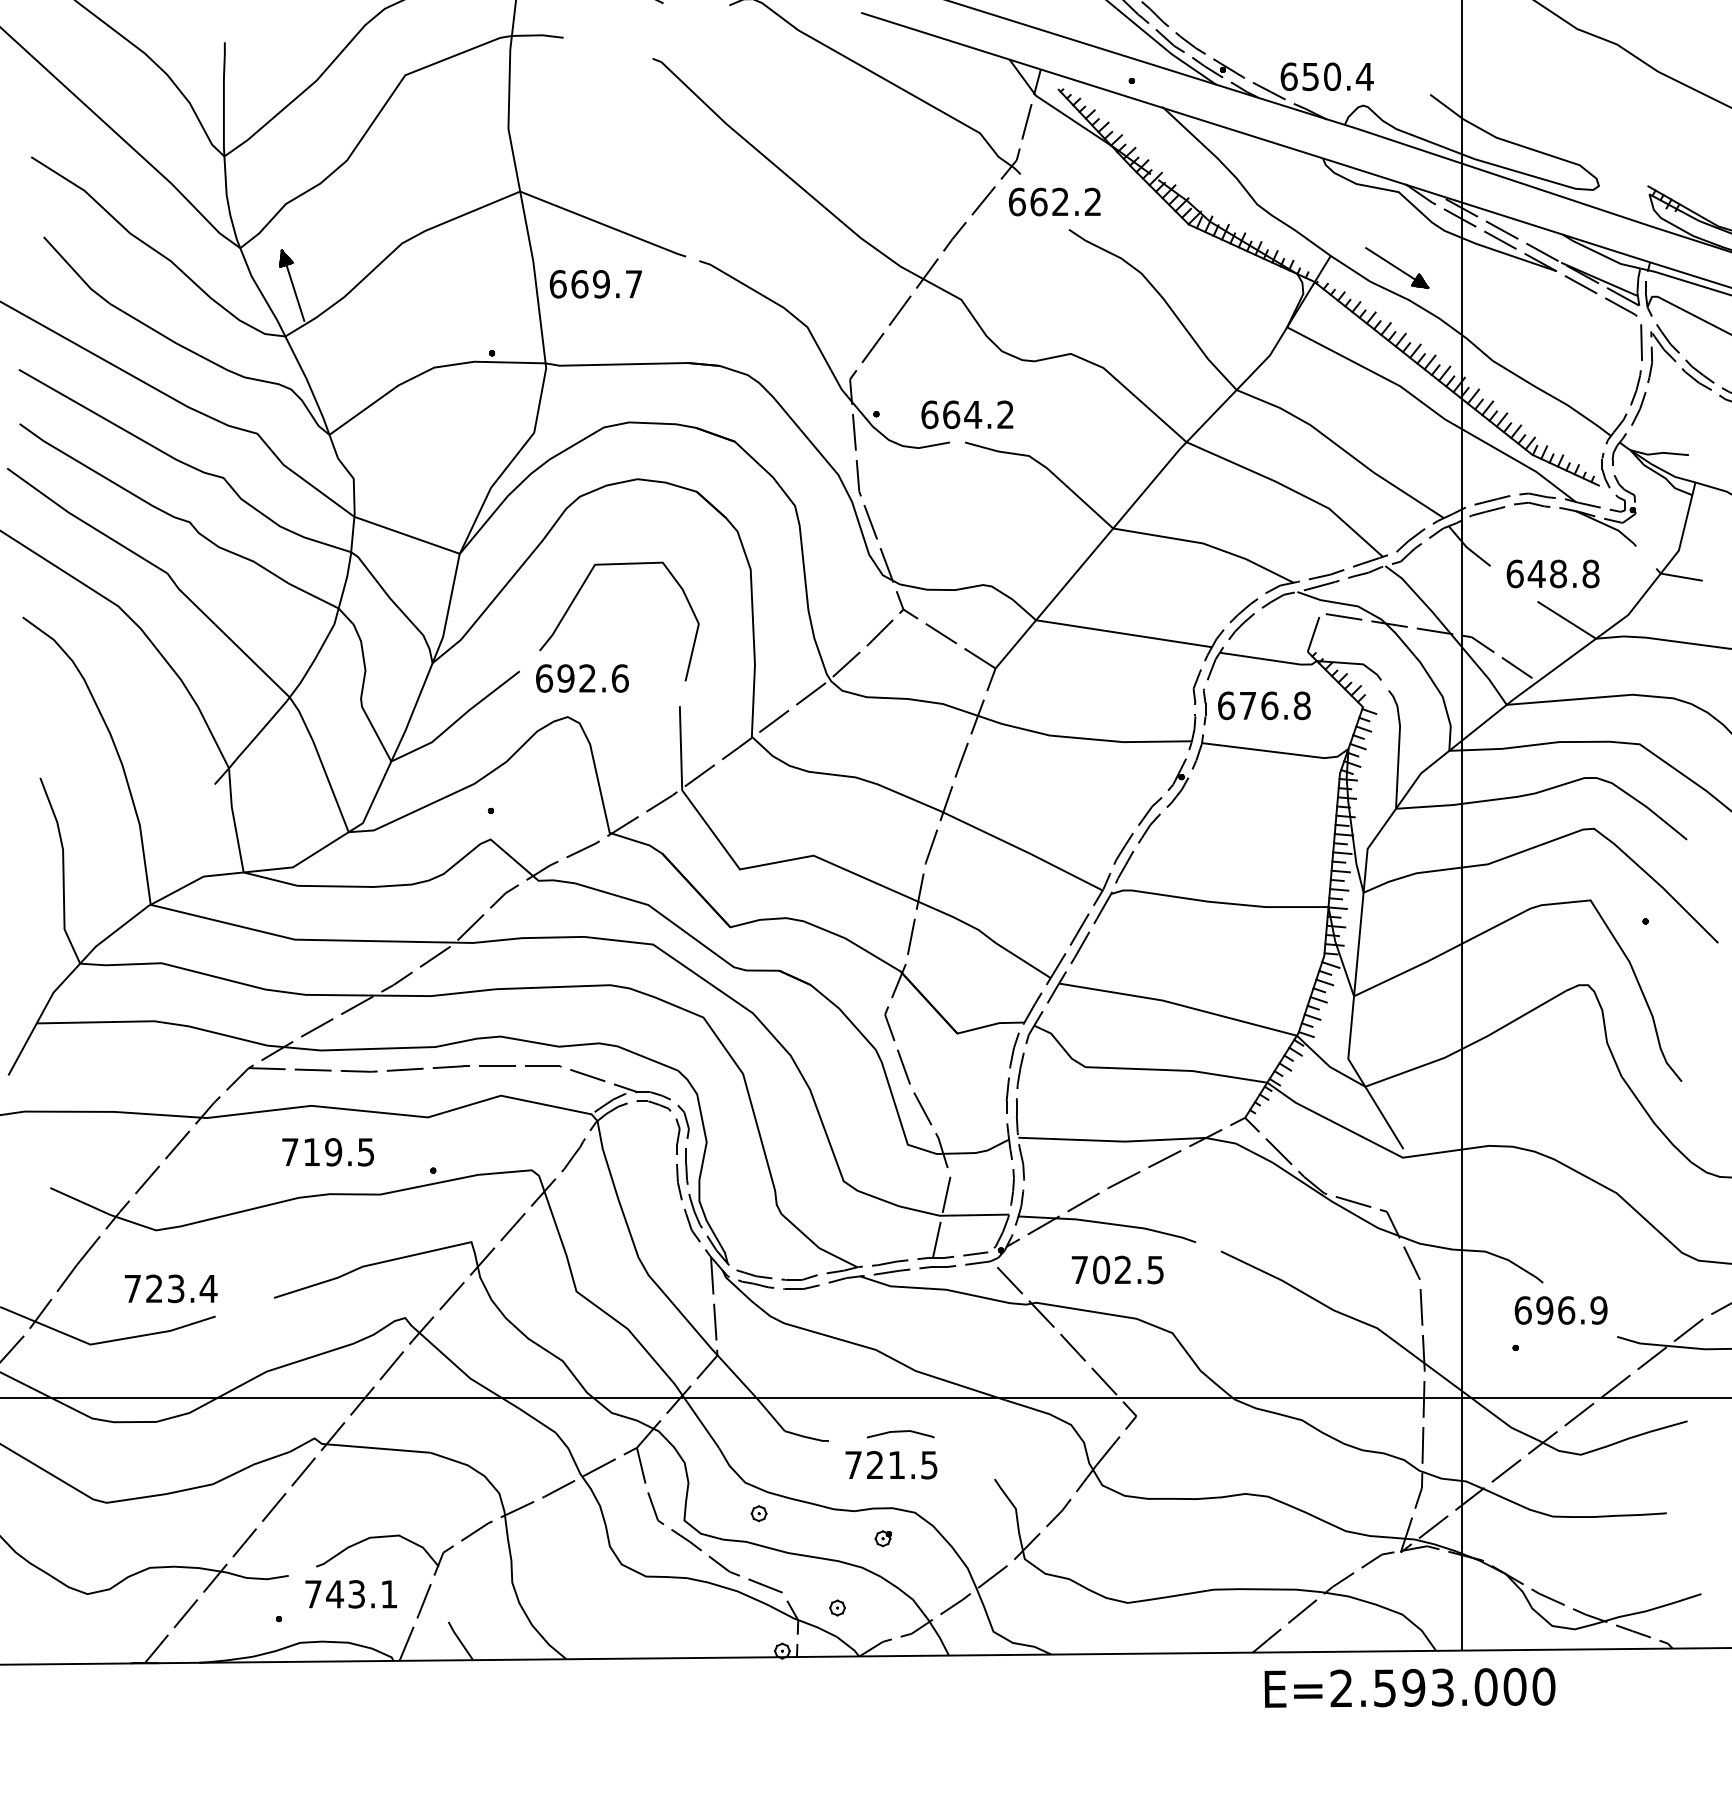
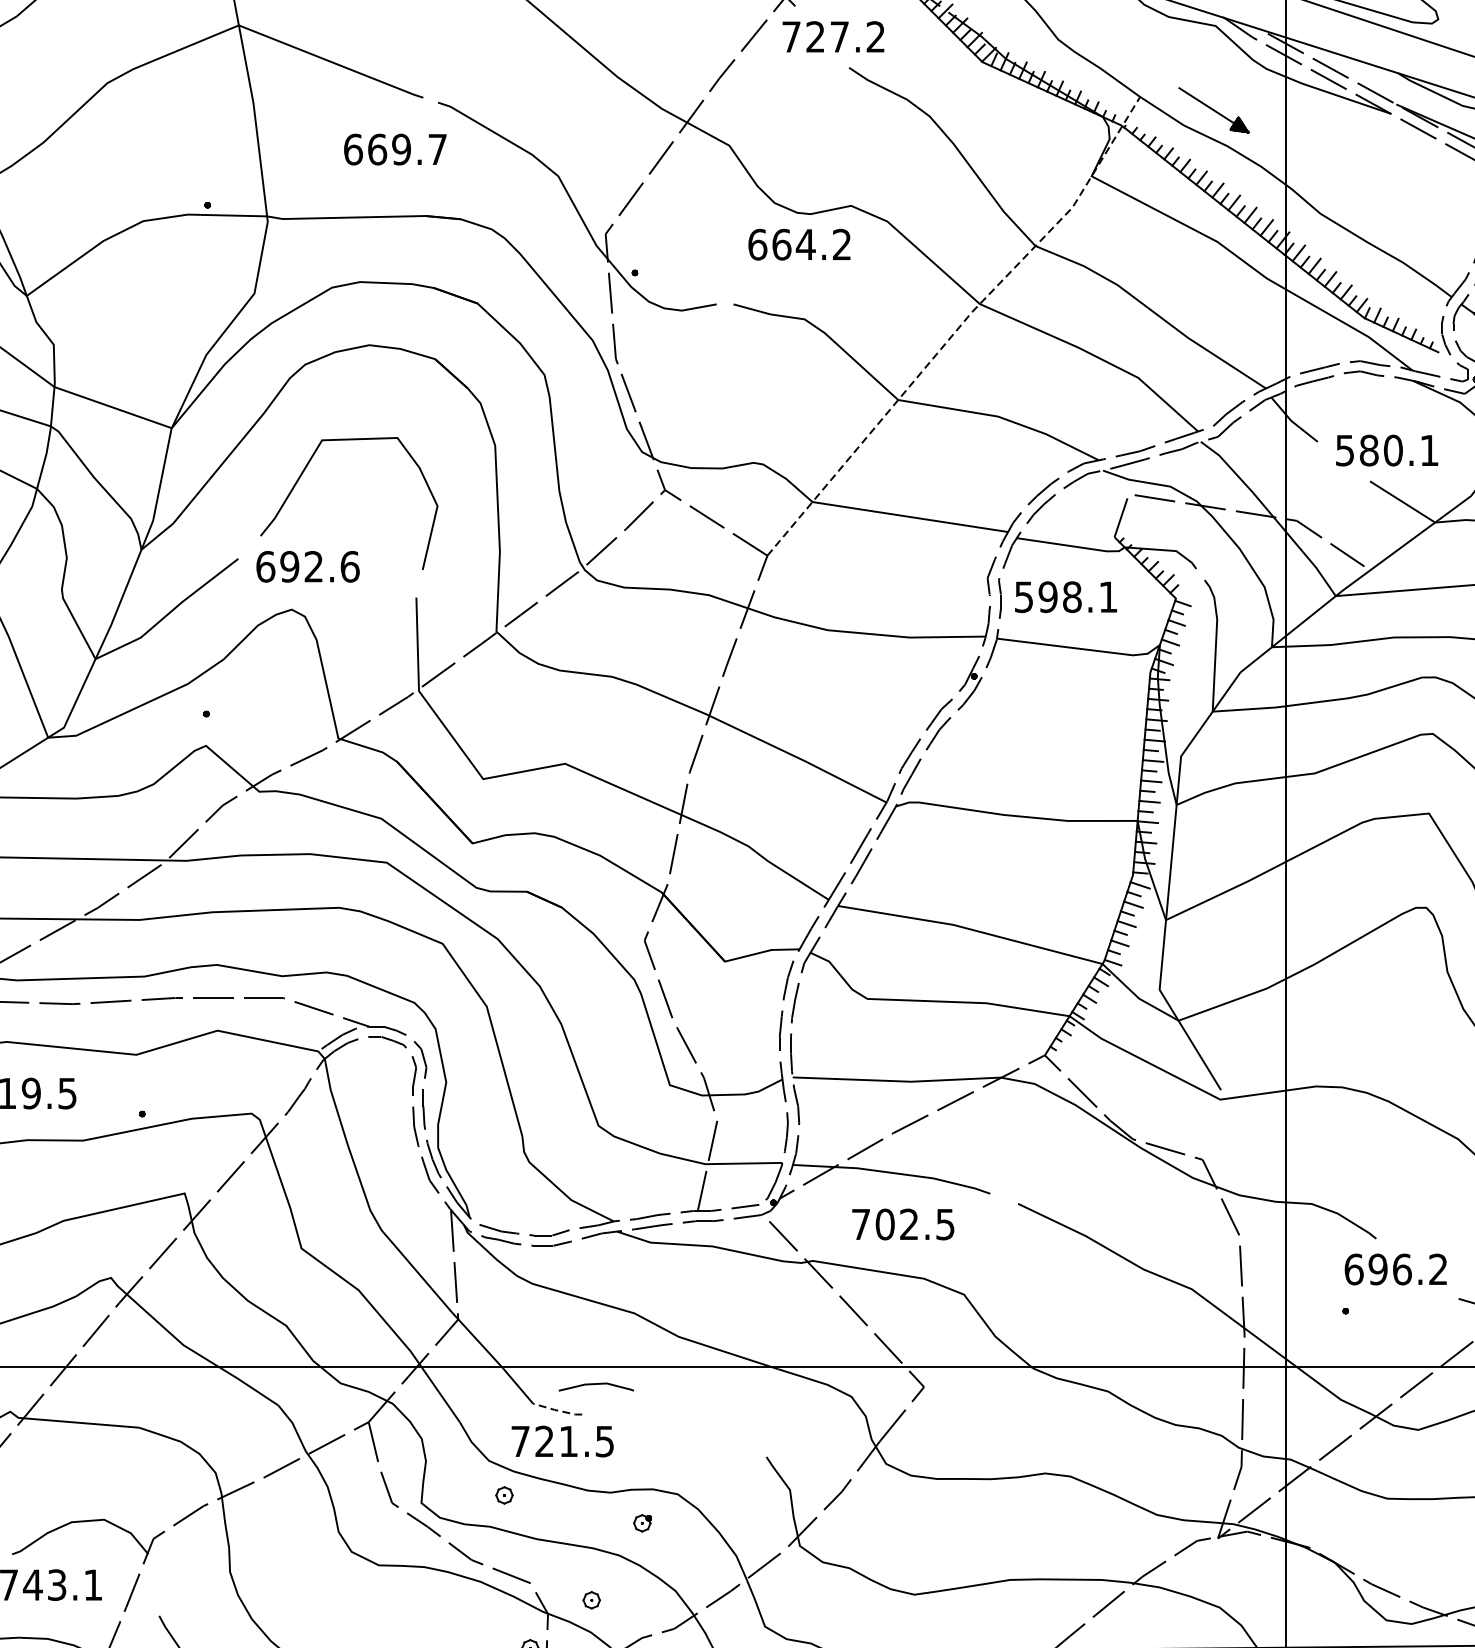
text: (1038, 201) -> (815, 36), 662.2 -> 727.2
text: (595, 284) -> (394, 149), moved
text: (967, 414) -> (799, 244), moved
line: (1168, 463) -> (959, 327), solid -> dashed
text: (1552, 573) -> (1386, 450), 648.8 -> 580.1
text: (1264, 705) -> (1066, 596), 676.8 -> 598.1
text: (1598, 1310) -> (1437, 1269), 696.9 -> 696.2
line: (900, 1432) -> (596, 1385), moved
line: (806, 1437) -> (557, 1410), solid -> dashed
text: (891, 1465) -> (562, 1441), moved

